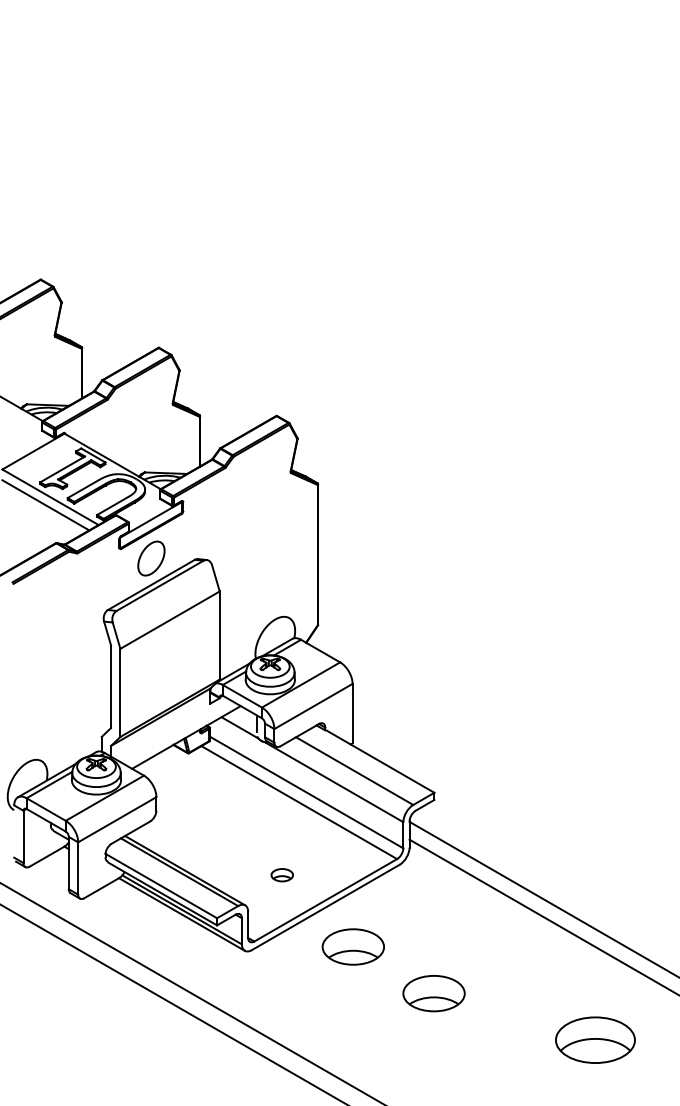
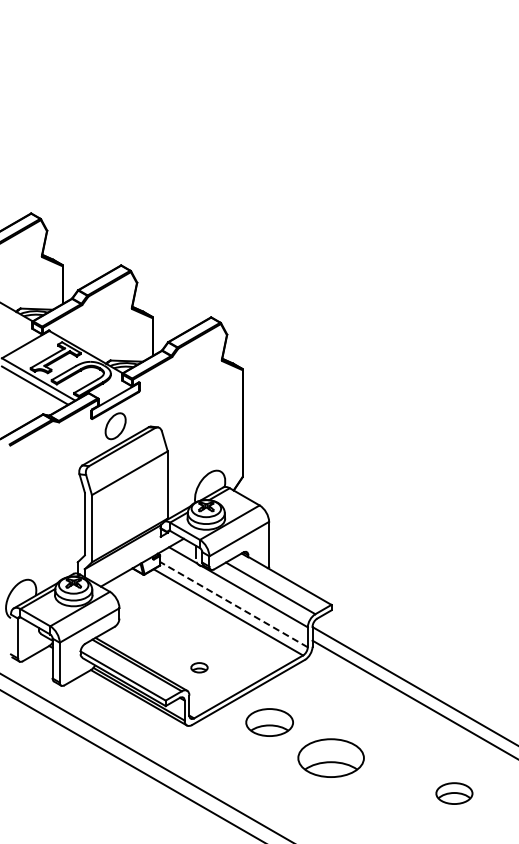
line: (305, 792) -> (233, 604), solid -> dashed
part: (282, 874) -> (199, 667), moved
part: (434, 992) -> (331, 757), size x1.4
part: (595, 1039) -> (454, 793), size x0.6

